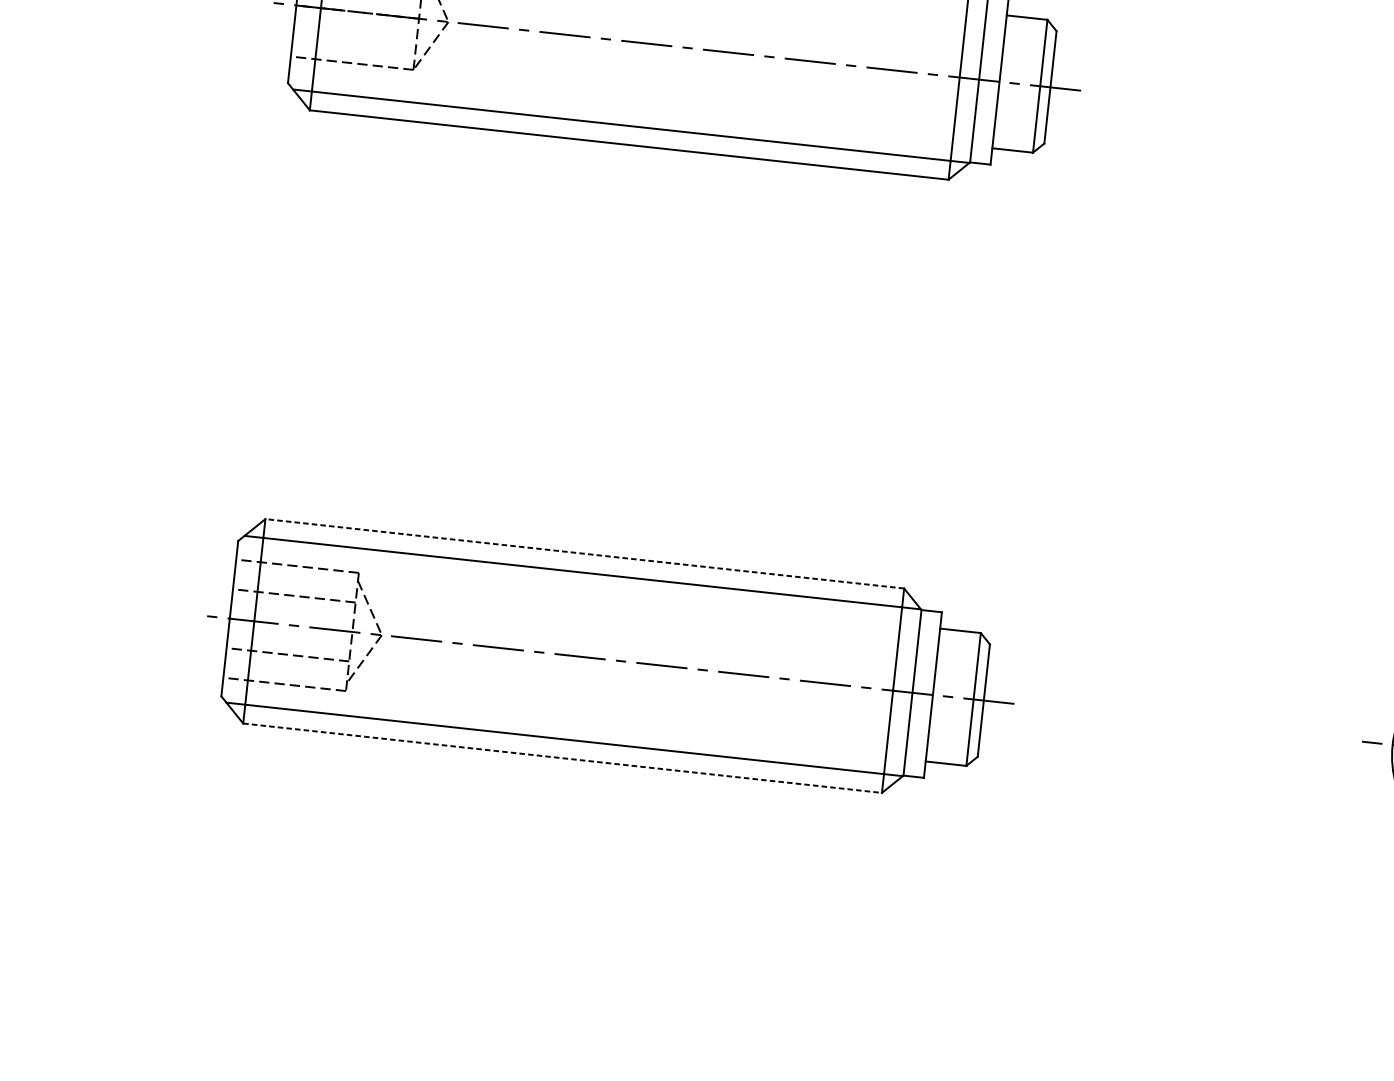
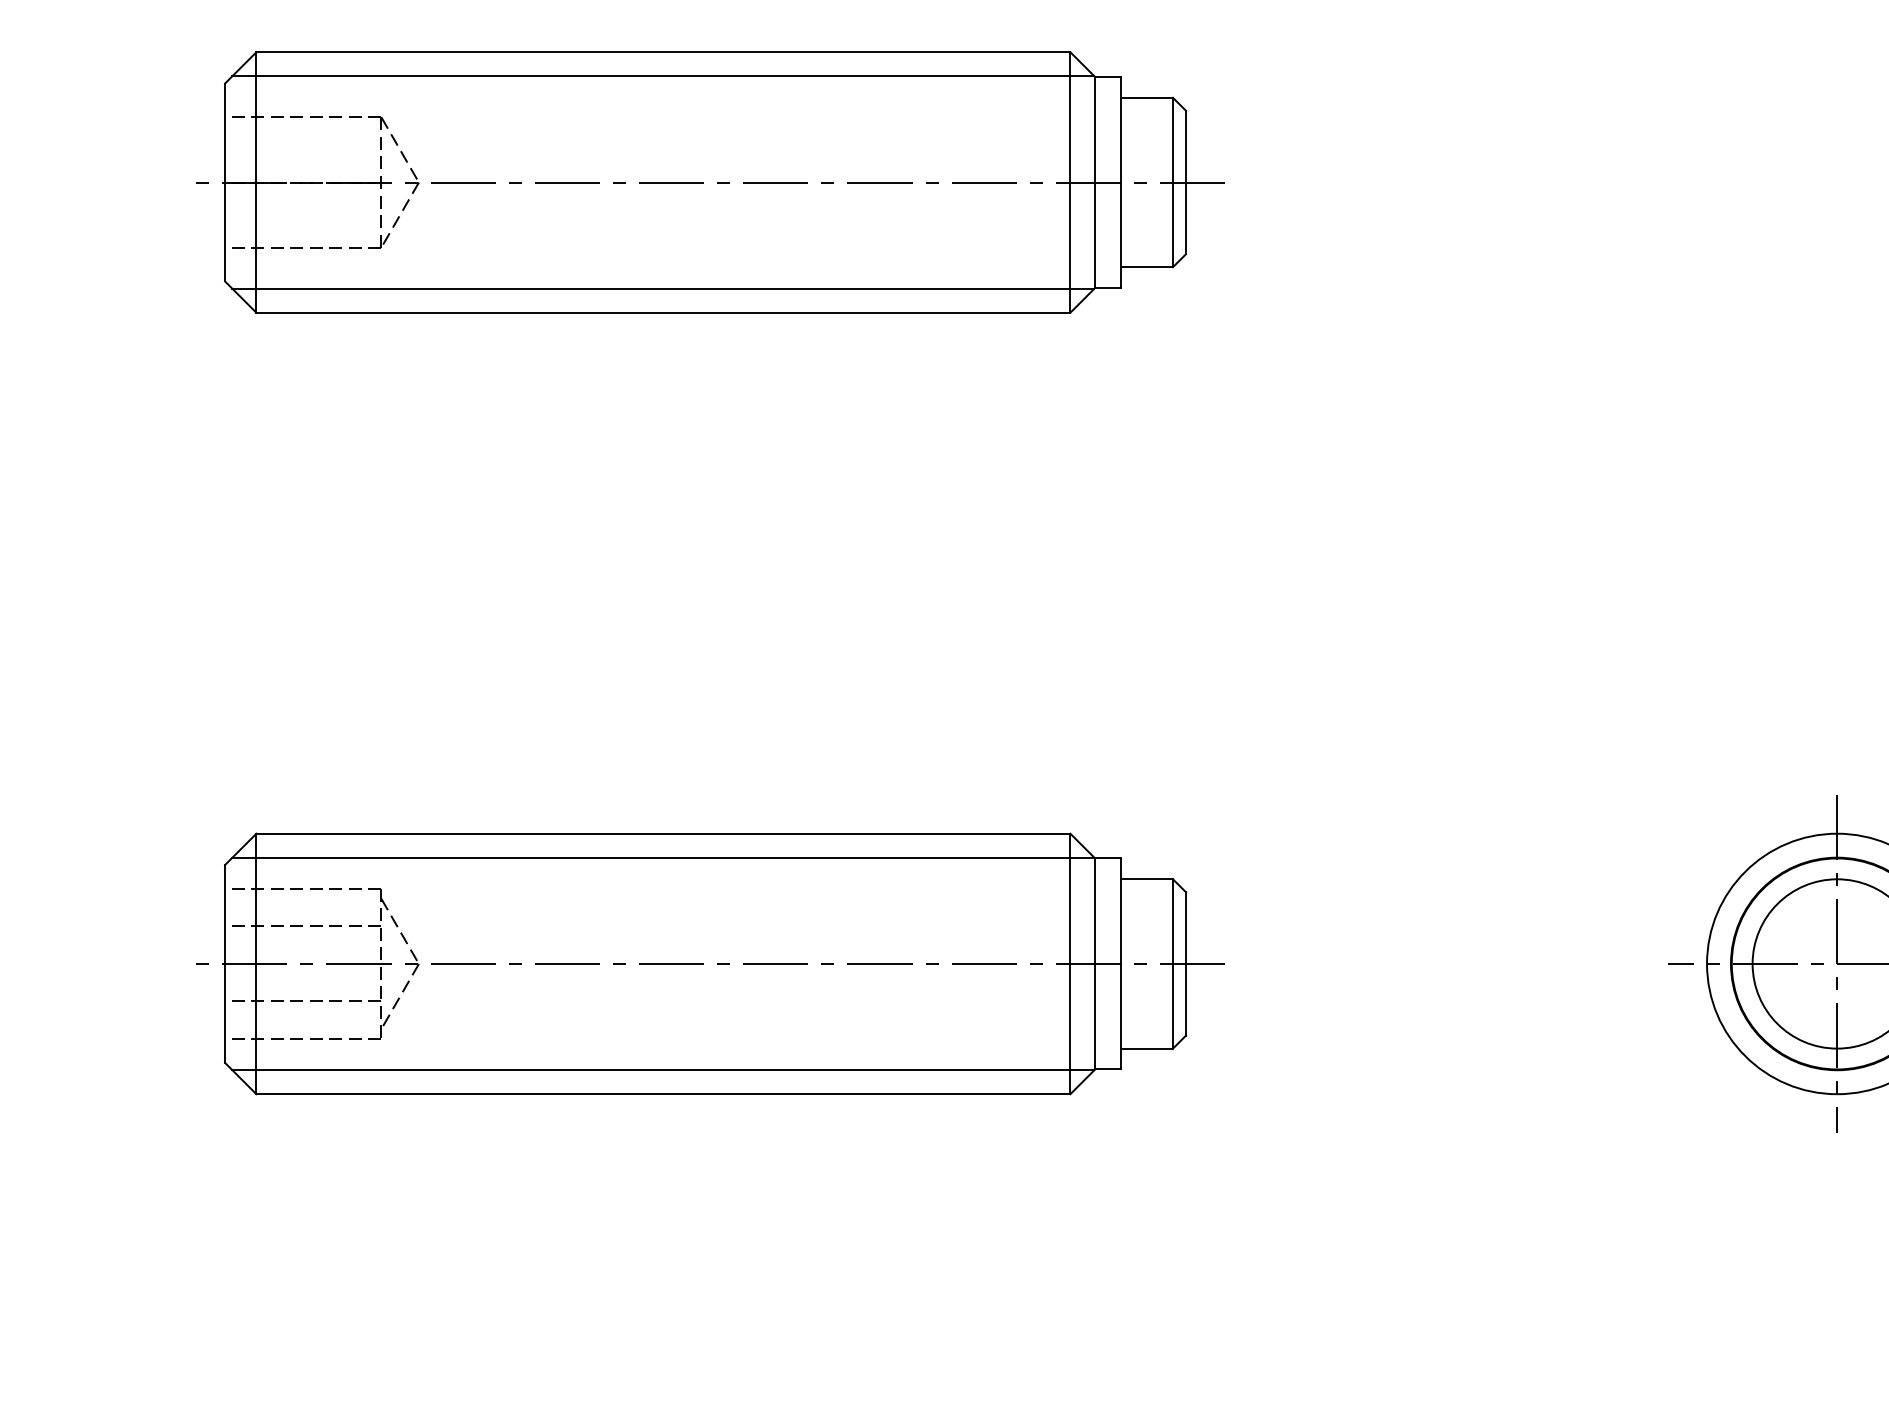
line: (584, 553) -> (662, 833), dashed -> solid
line: (562, 758) -> (663, 1094), dashed -> solid

